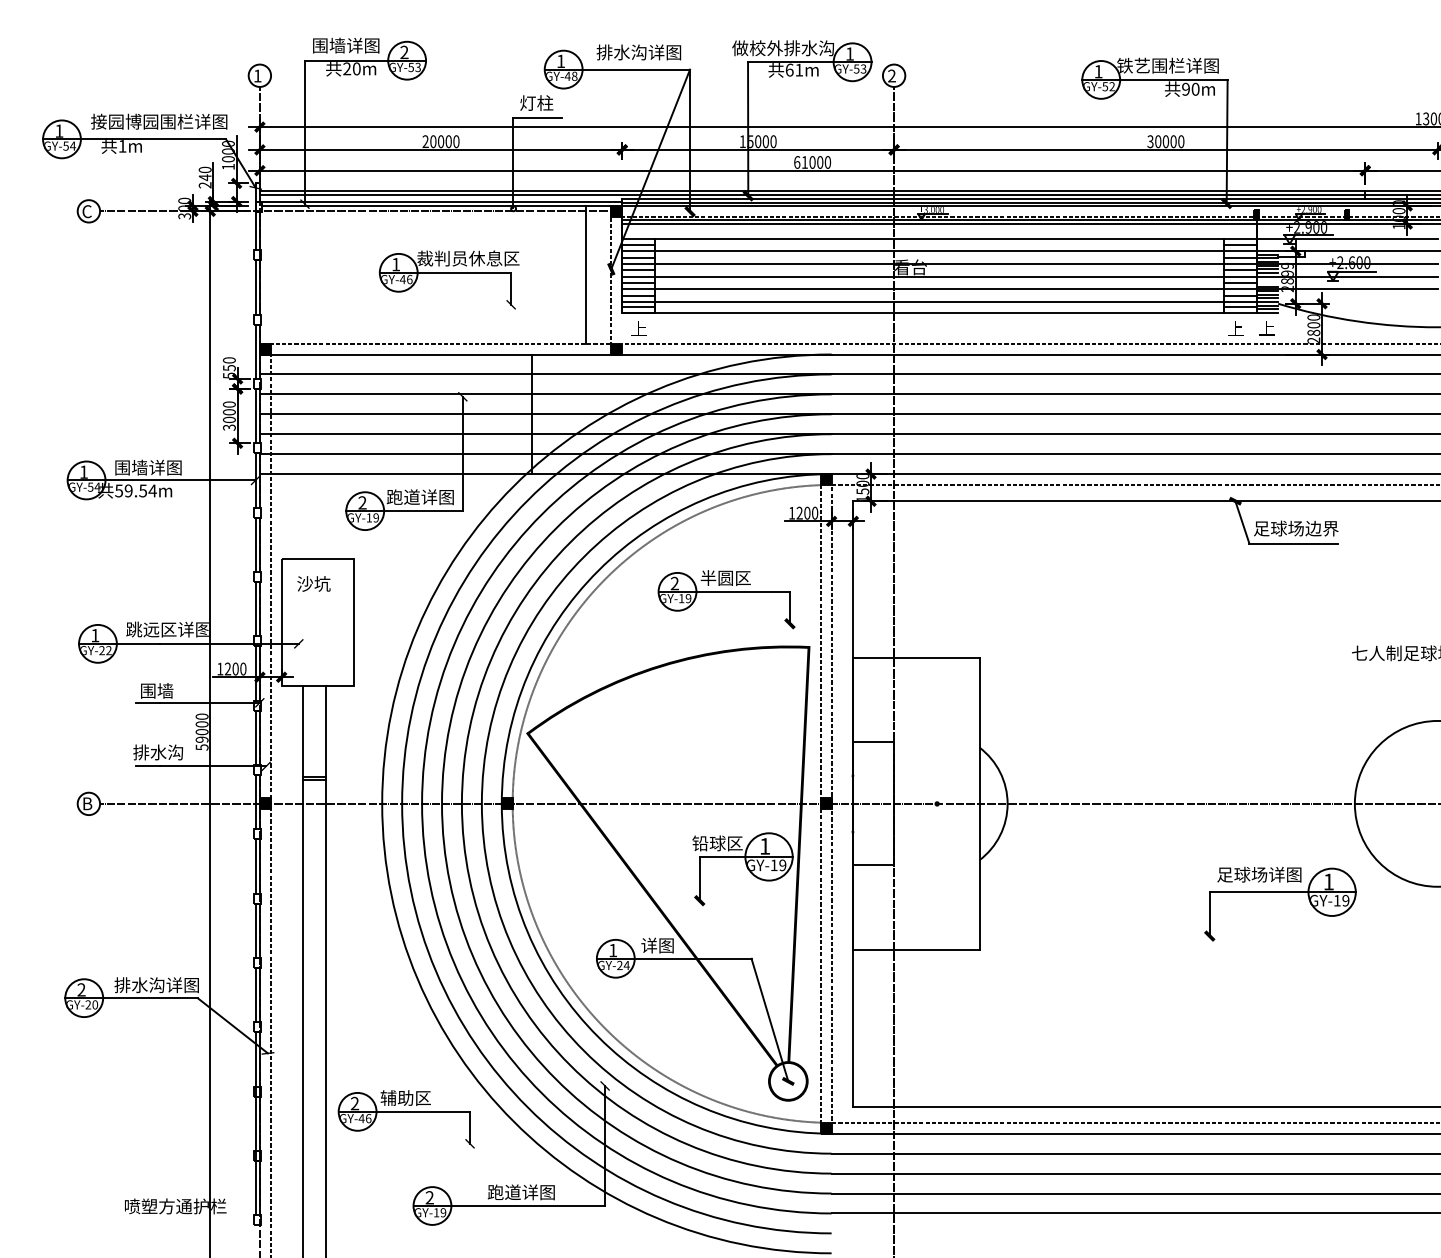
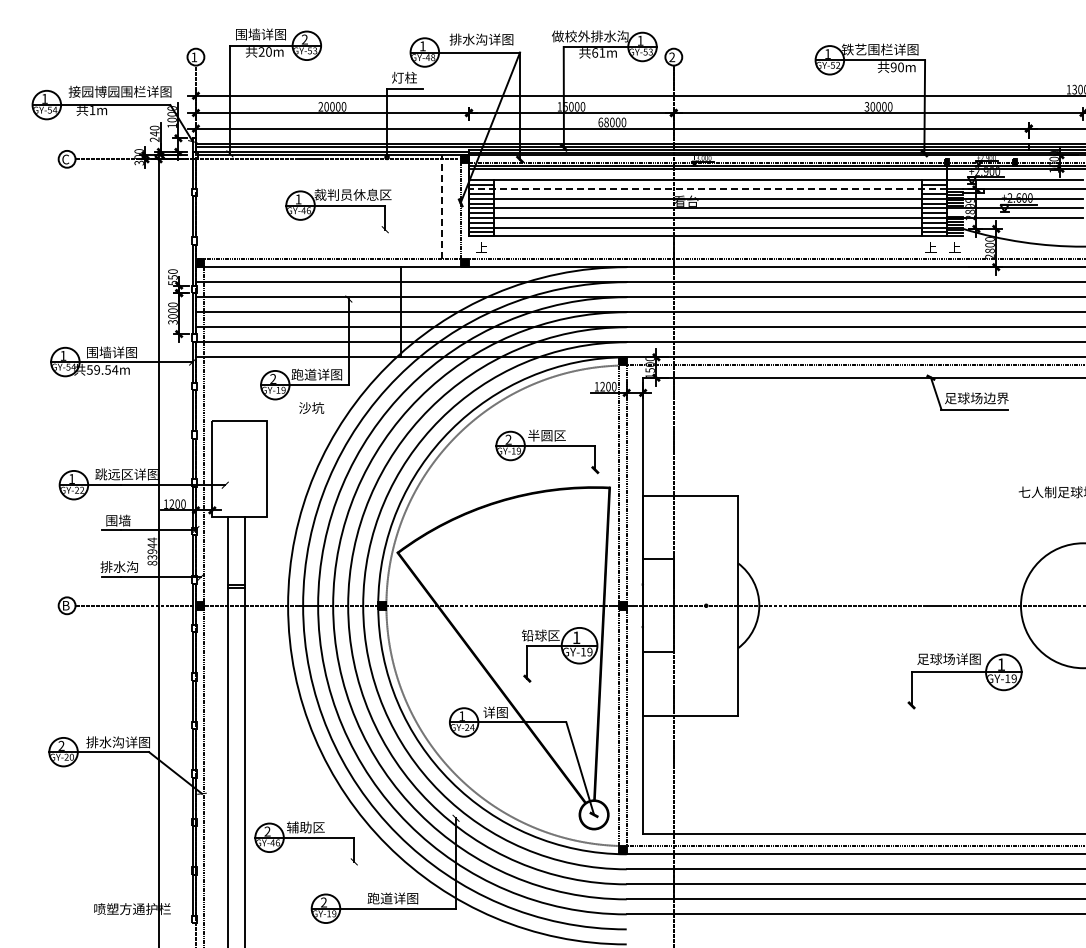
text: (804, 162) -> (606, 122), 61000 -> 68000
line: (938, 251) -> (707, 189), solid -> dashed
line: (585, 275) -> (441, 207), solid -> dashed
text: (313, 583) -> (311, 407), moved
text: (202, 731) -> (152, 551), 59000 -> 83944

